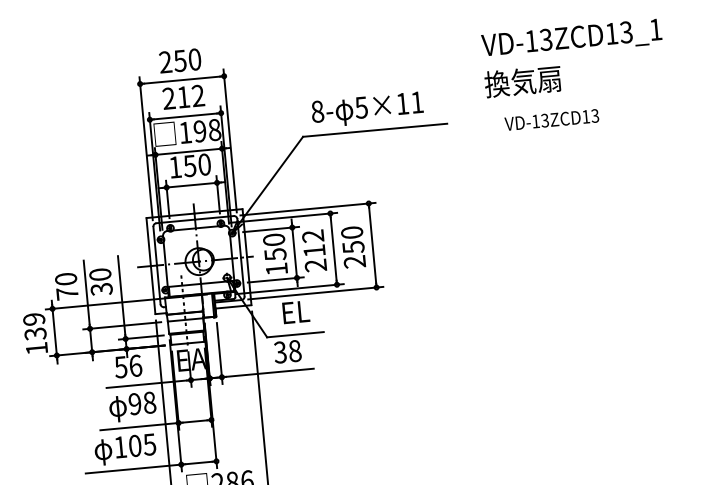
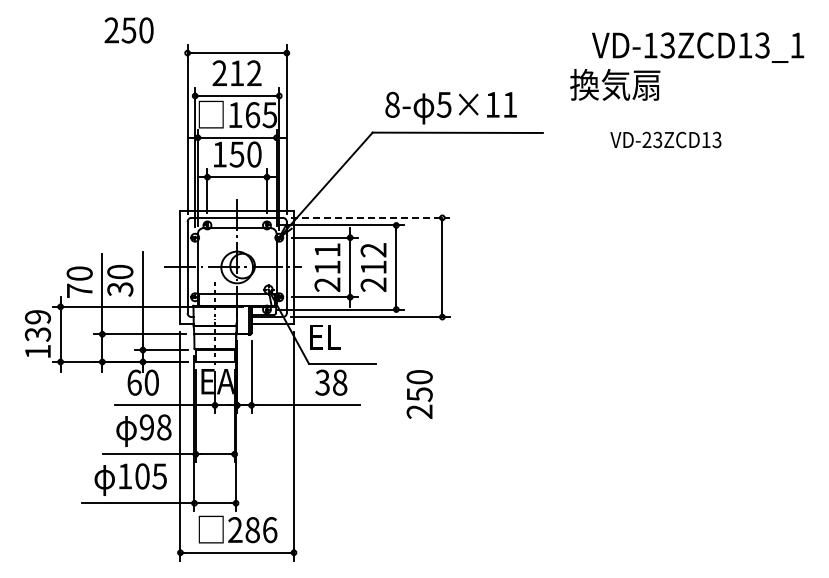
text: (179, 61) -> (128, 30), moved
text: (523, 81) -> (615, 84), moved
text: (535, 121) -> (646, 139), VD-13ZCD13 -> VD-23ZCD13
text: (207, 131) -> (261, 115), 198 -> 165
line: (307, 208) -> (370, 217), solid -> dashed
text: (353, 247) -> (419, 394), moved
text: (275, 254) -> (327, 267), 150 -> 211
text: (296, 312) -> (325, 337), moved
text: (128, 366) -> (143, 382), 56 -> 60

